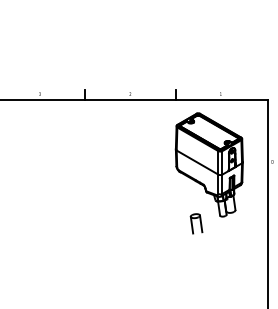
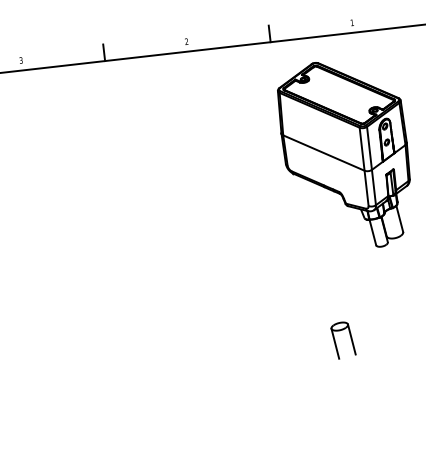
part: (196, 223) -> (343, 339), moved

